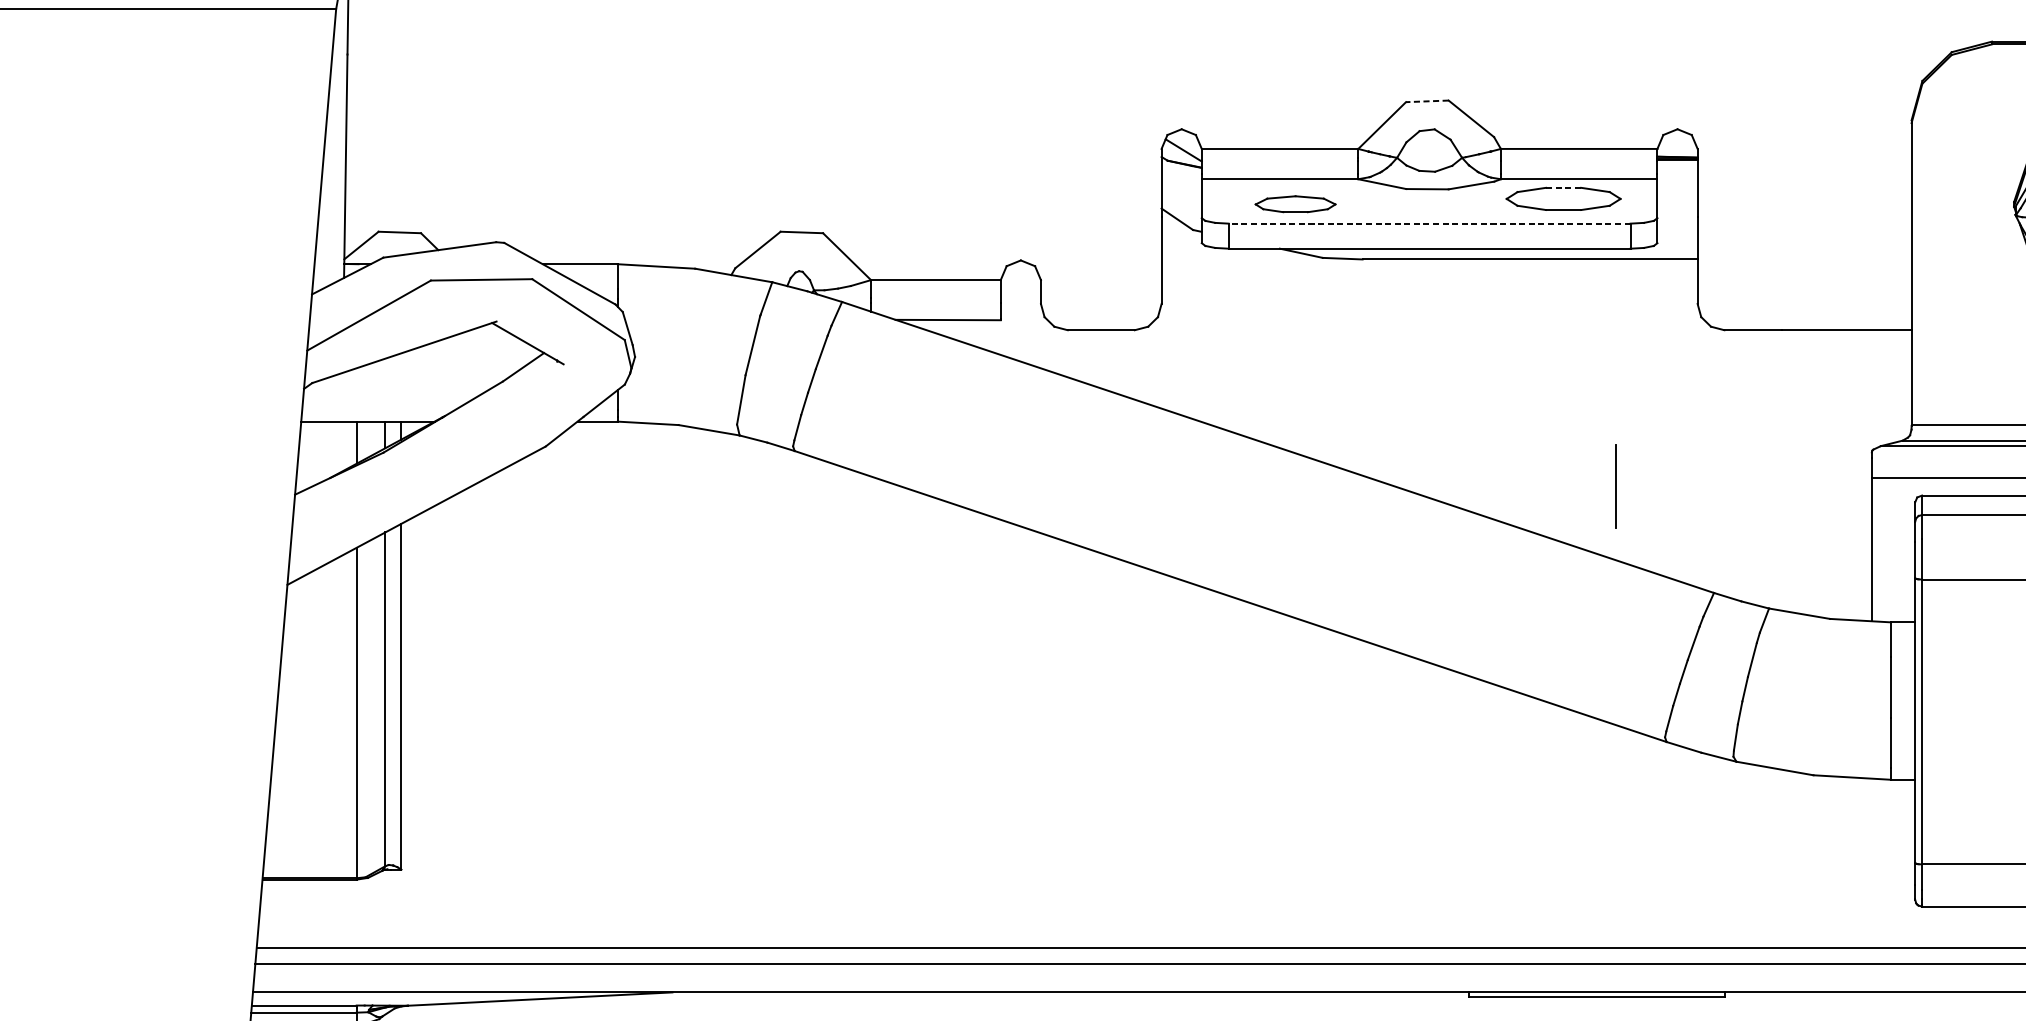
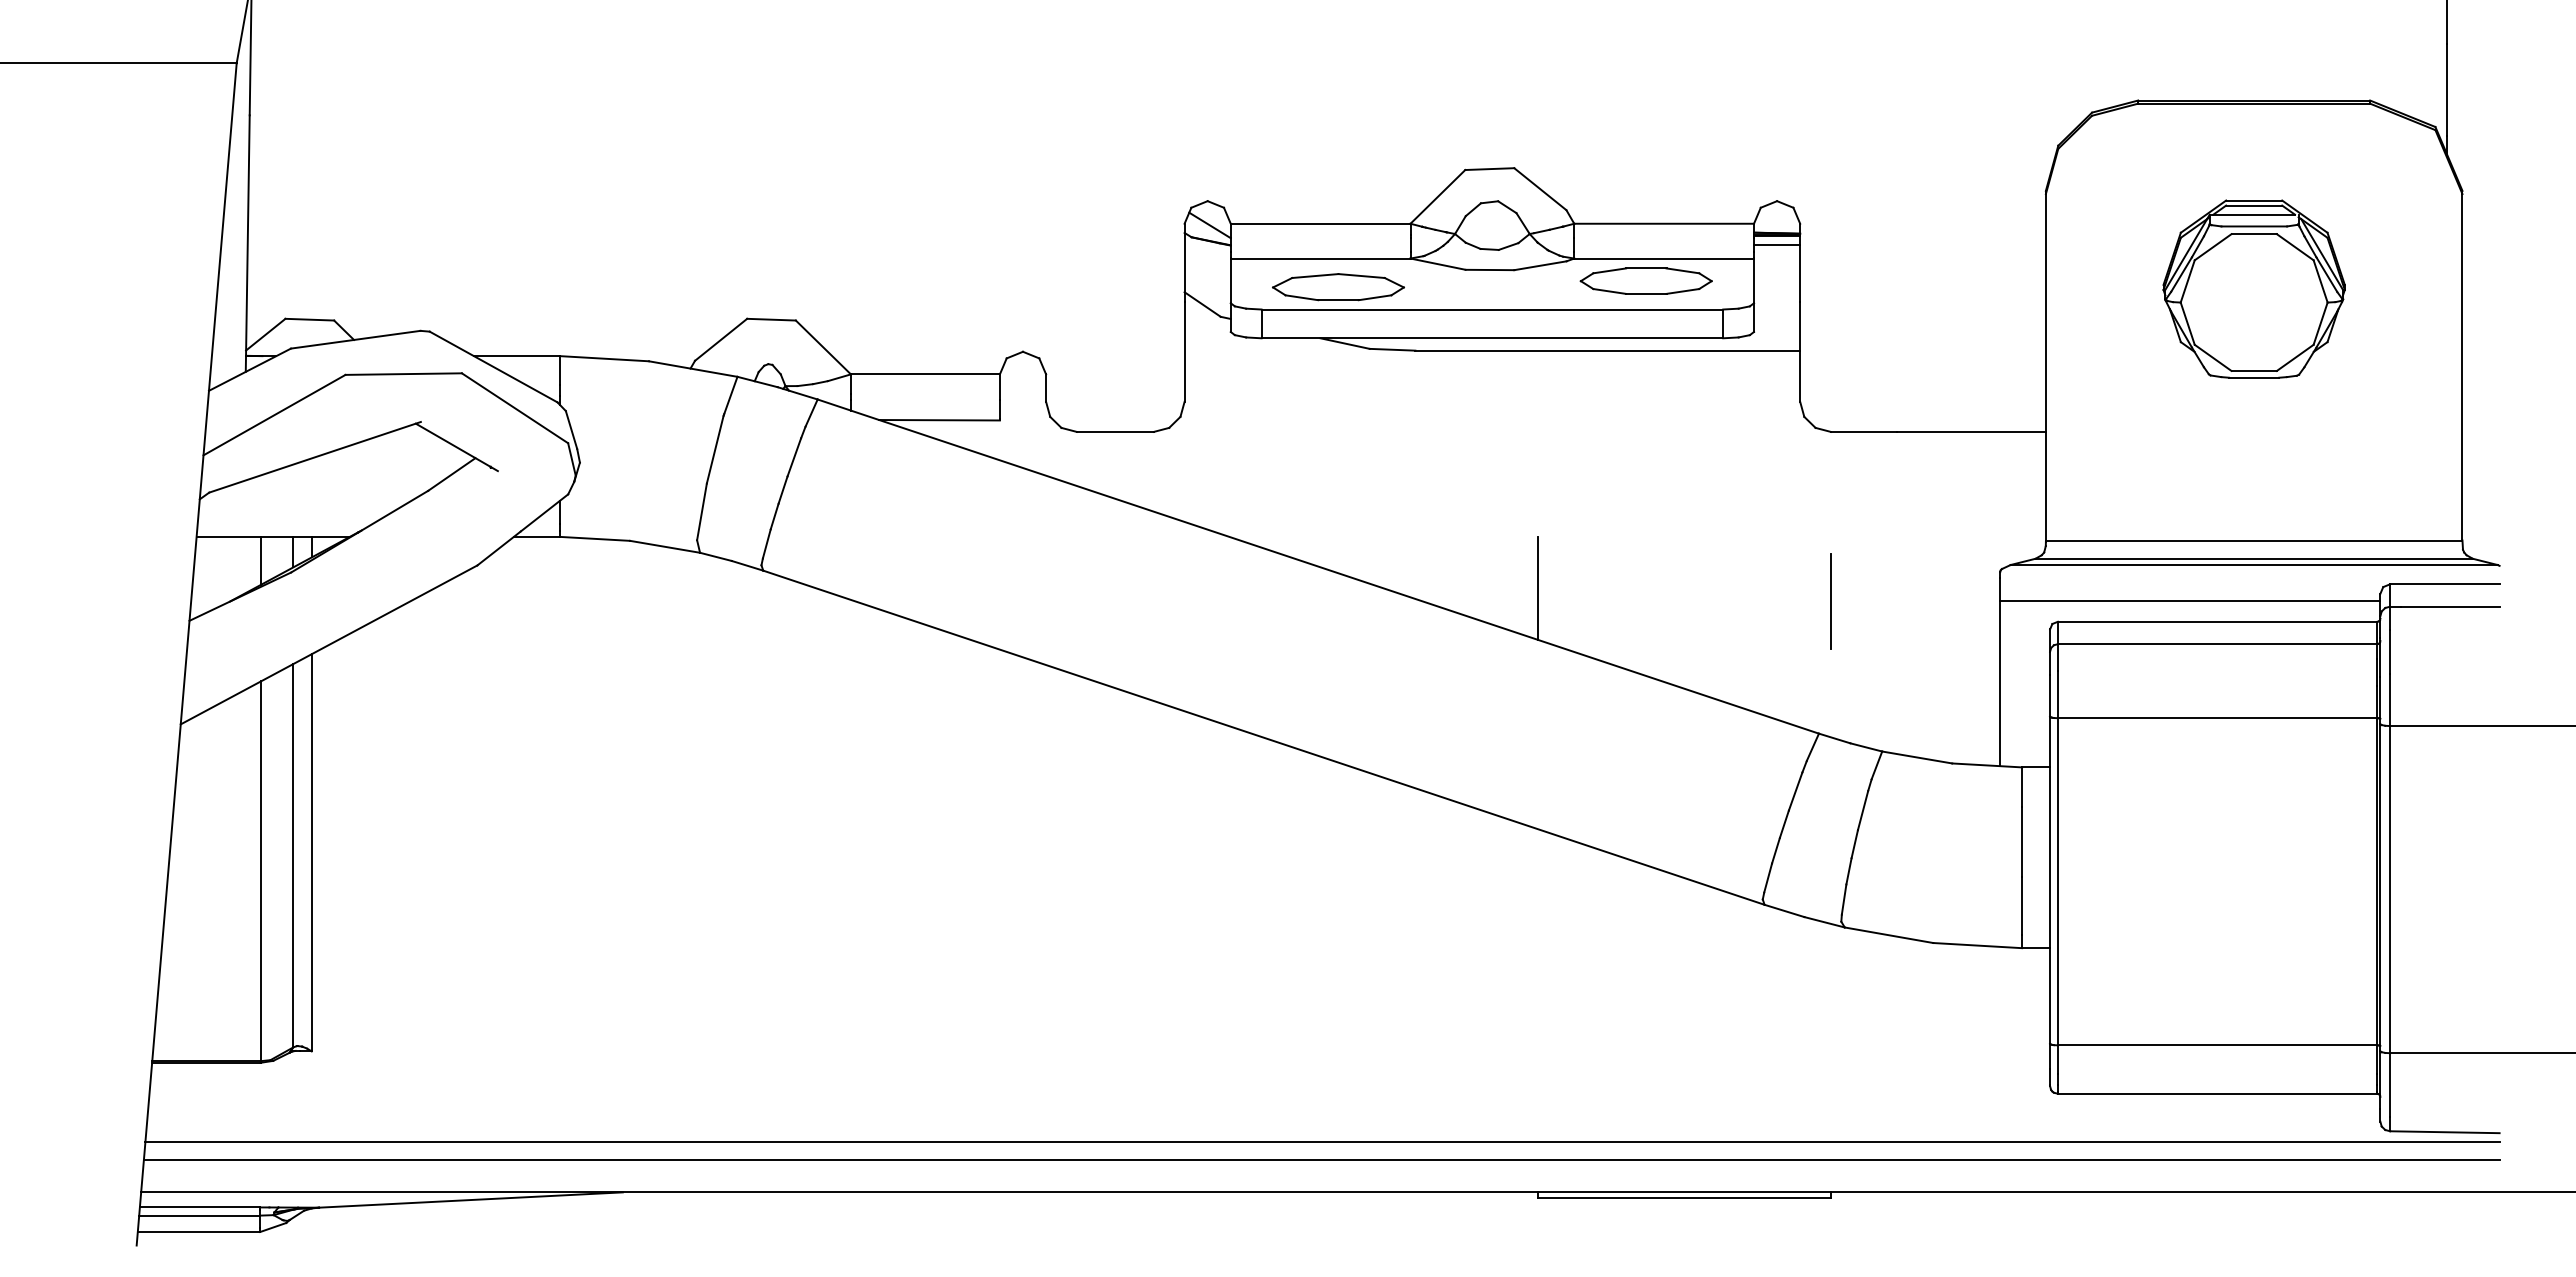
line: (1427, 101) -> (1489, 169), dashed -> solid
line: (1677, 167) -> (1777, 245), added
line: (1563, 187) -> (1646, 268), dashed -> solid
part: (1295, 204) -> (1338, 287), size x1.43
line: (1429, 223) -> (1492, 309), dashed -> solid
line: (1469, 465) -> (1538, 587), added
line: (1615, 486) -> (1830, 601), moved

